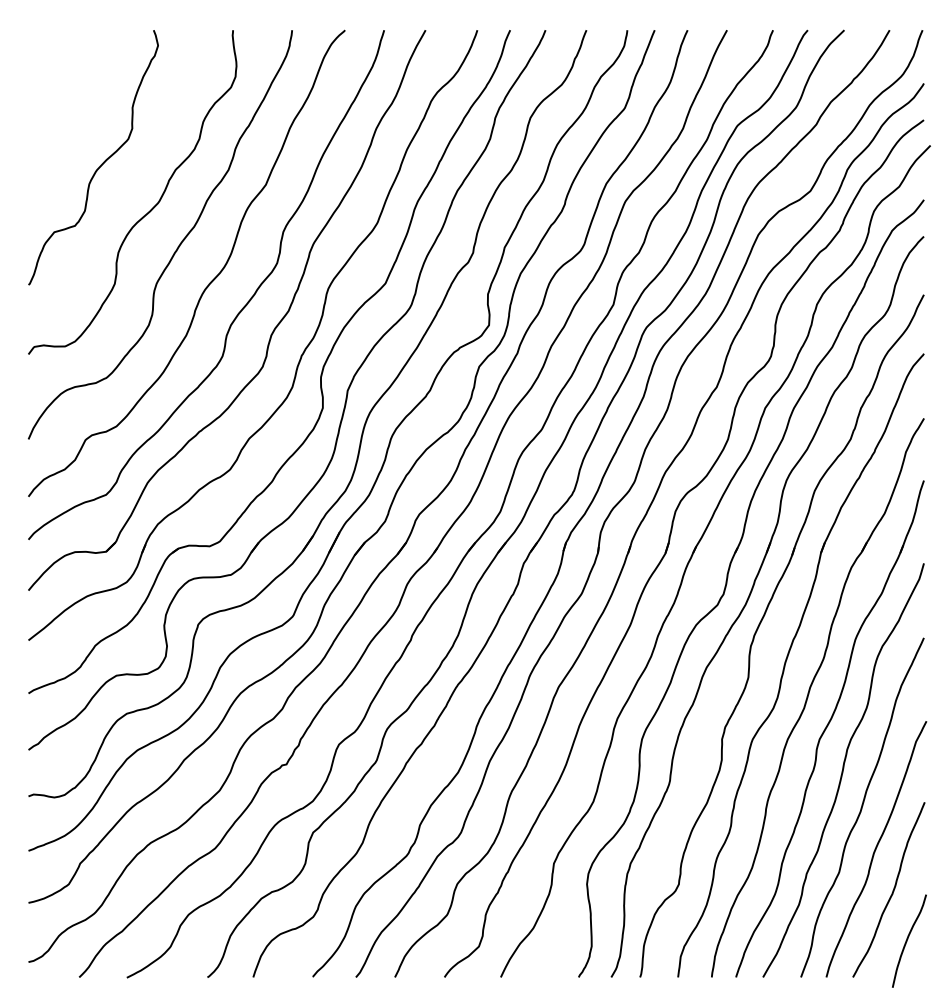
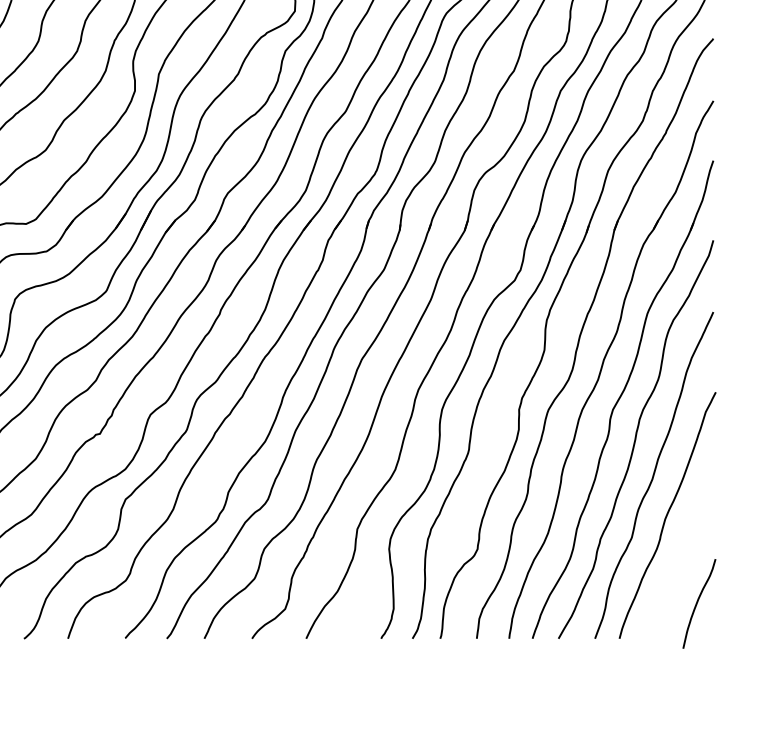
curve: (892, 890) -> (683, 555), removed

